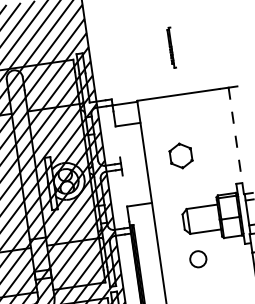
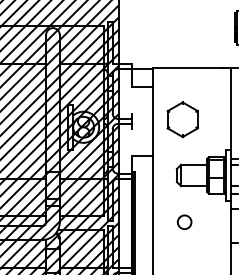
line: (171, 46) -> (236, 27), moved
line: (236, 141) -> (230, 114), dashed -> solid
part: (180, 155) -> (182, 119), size x1.67
circle: (198, 258) -> (184, 221), moved

